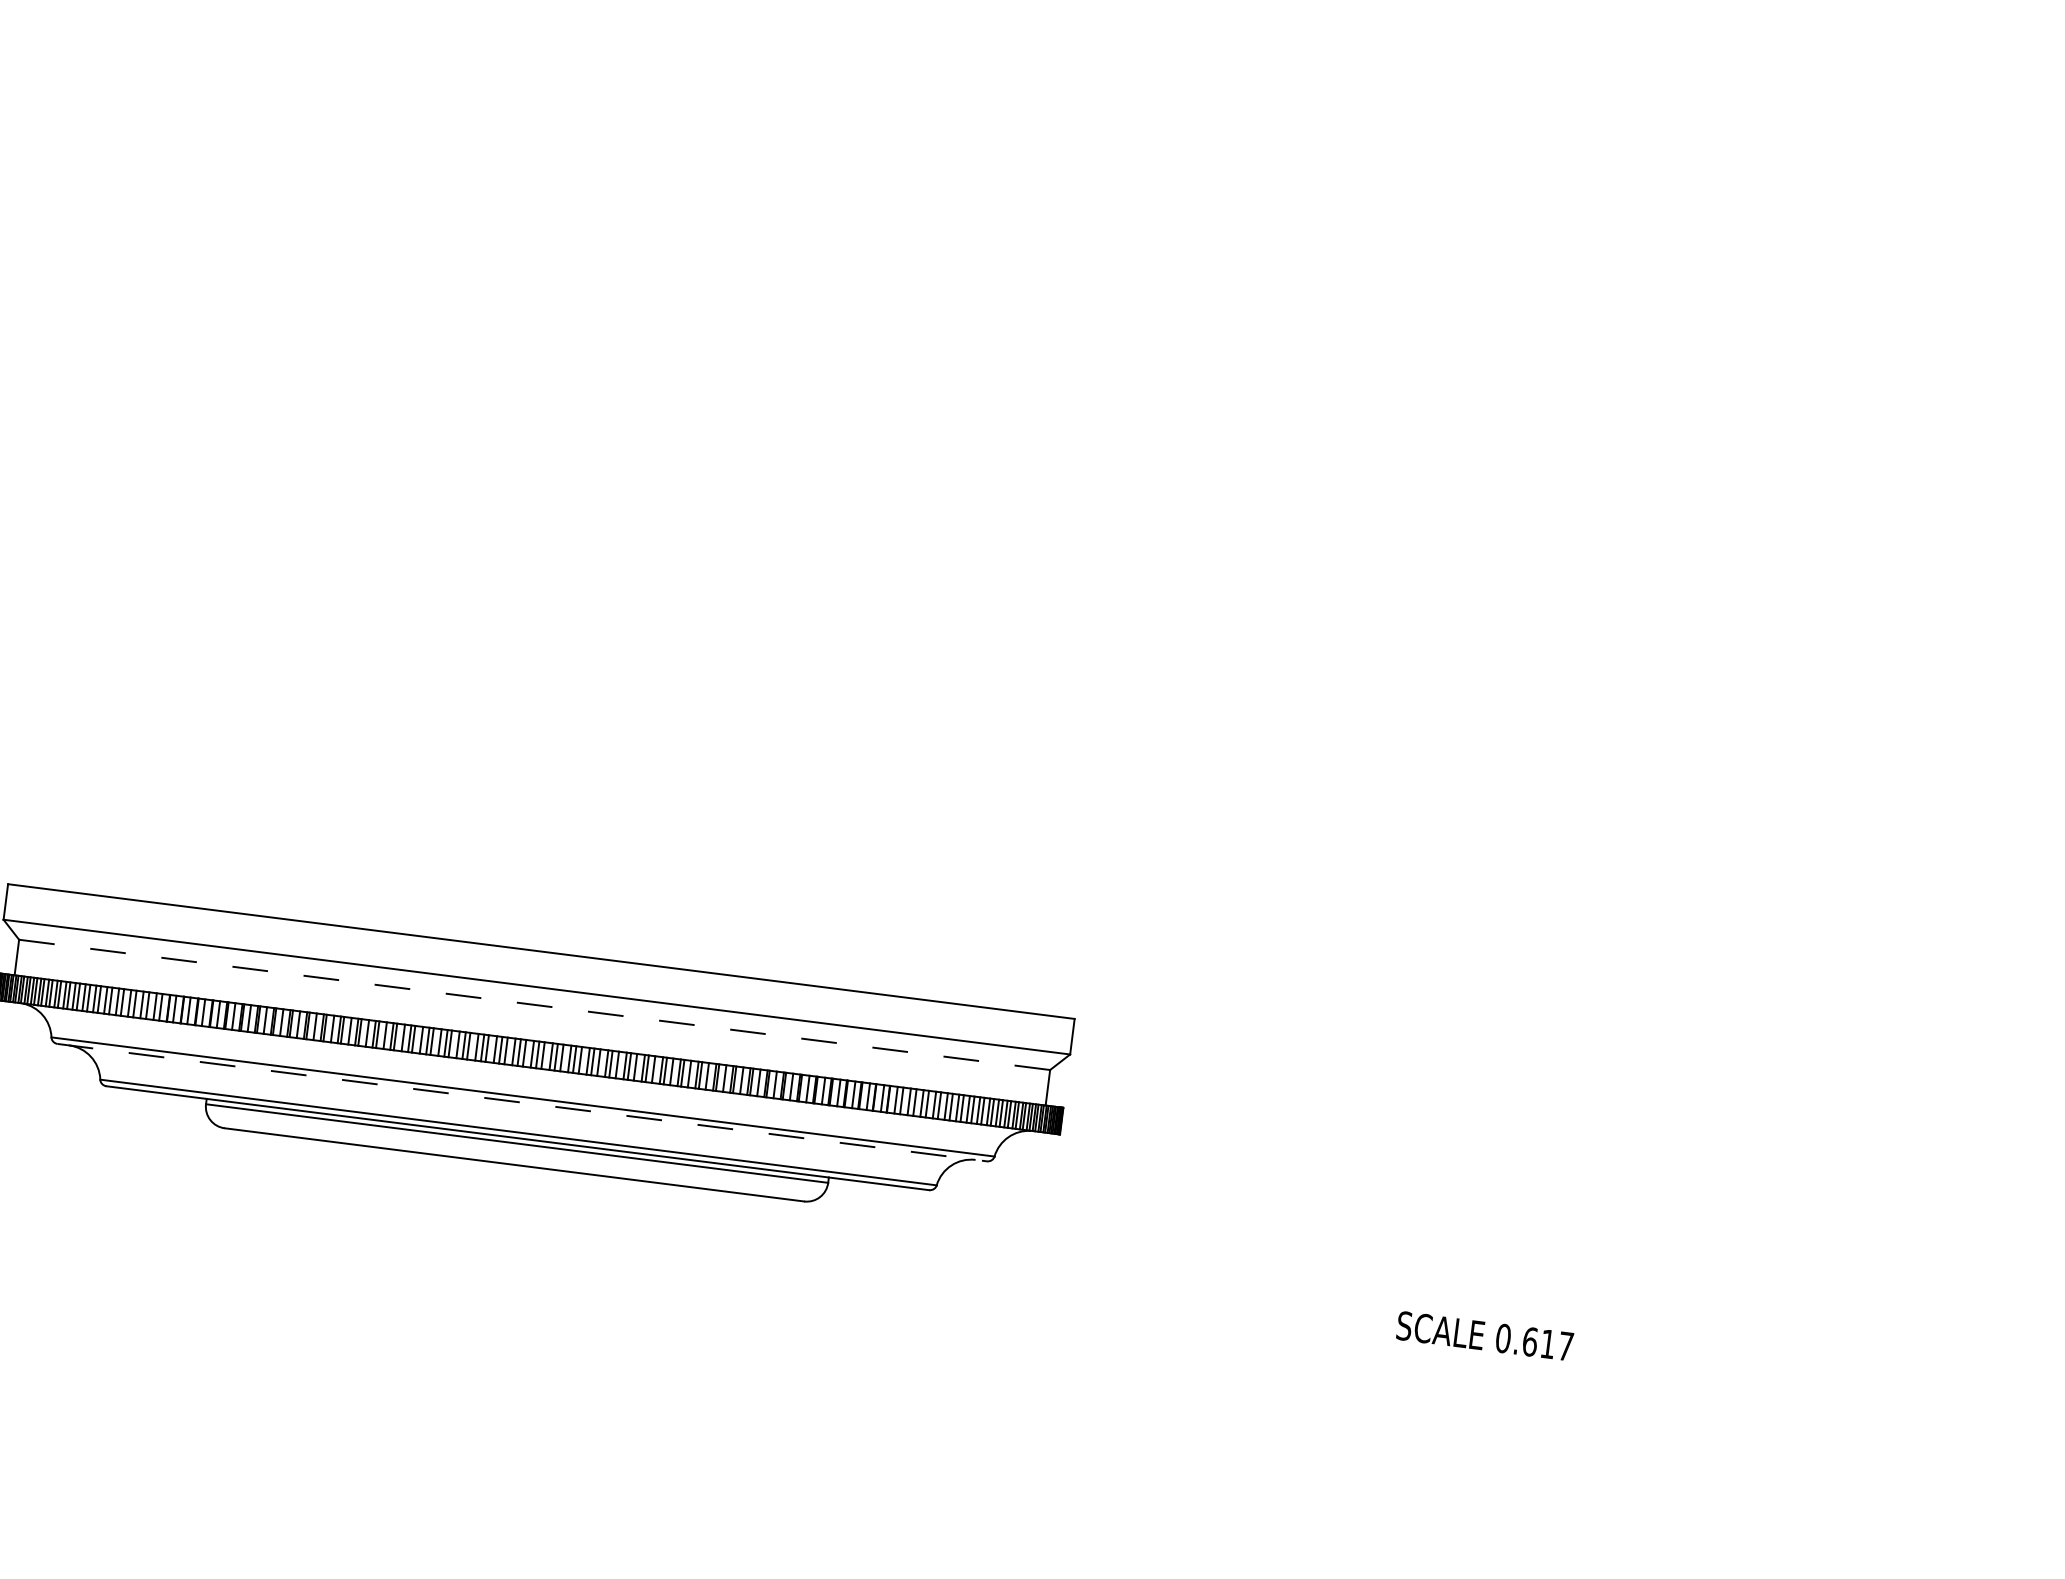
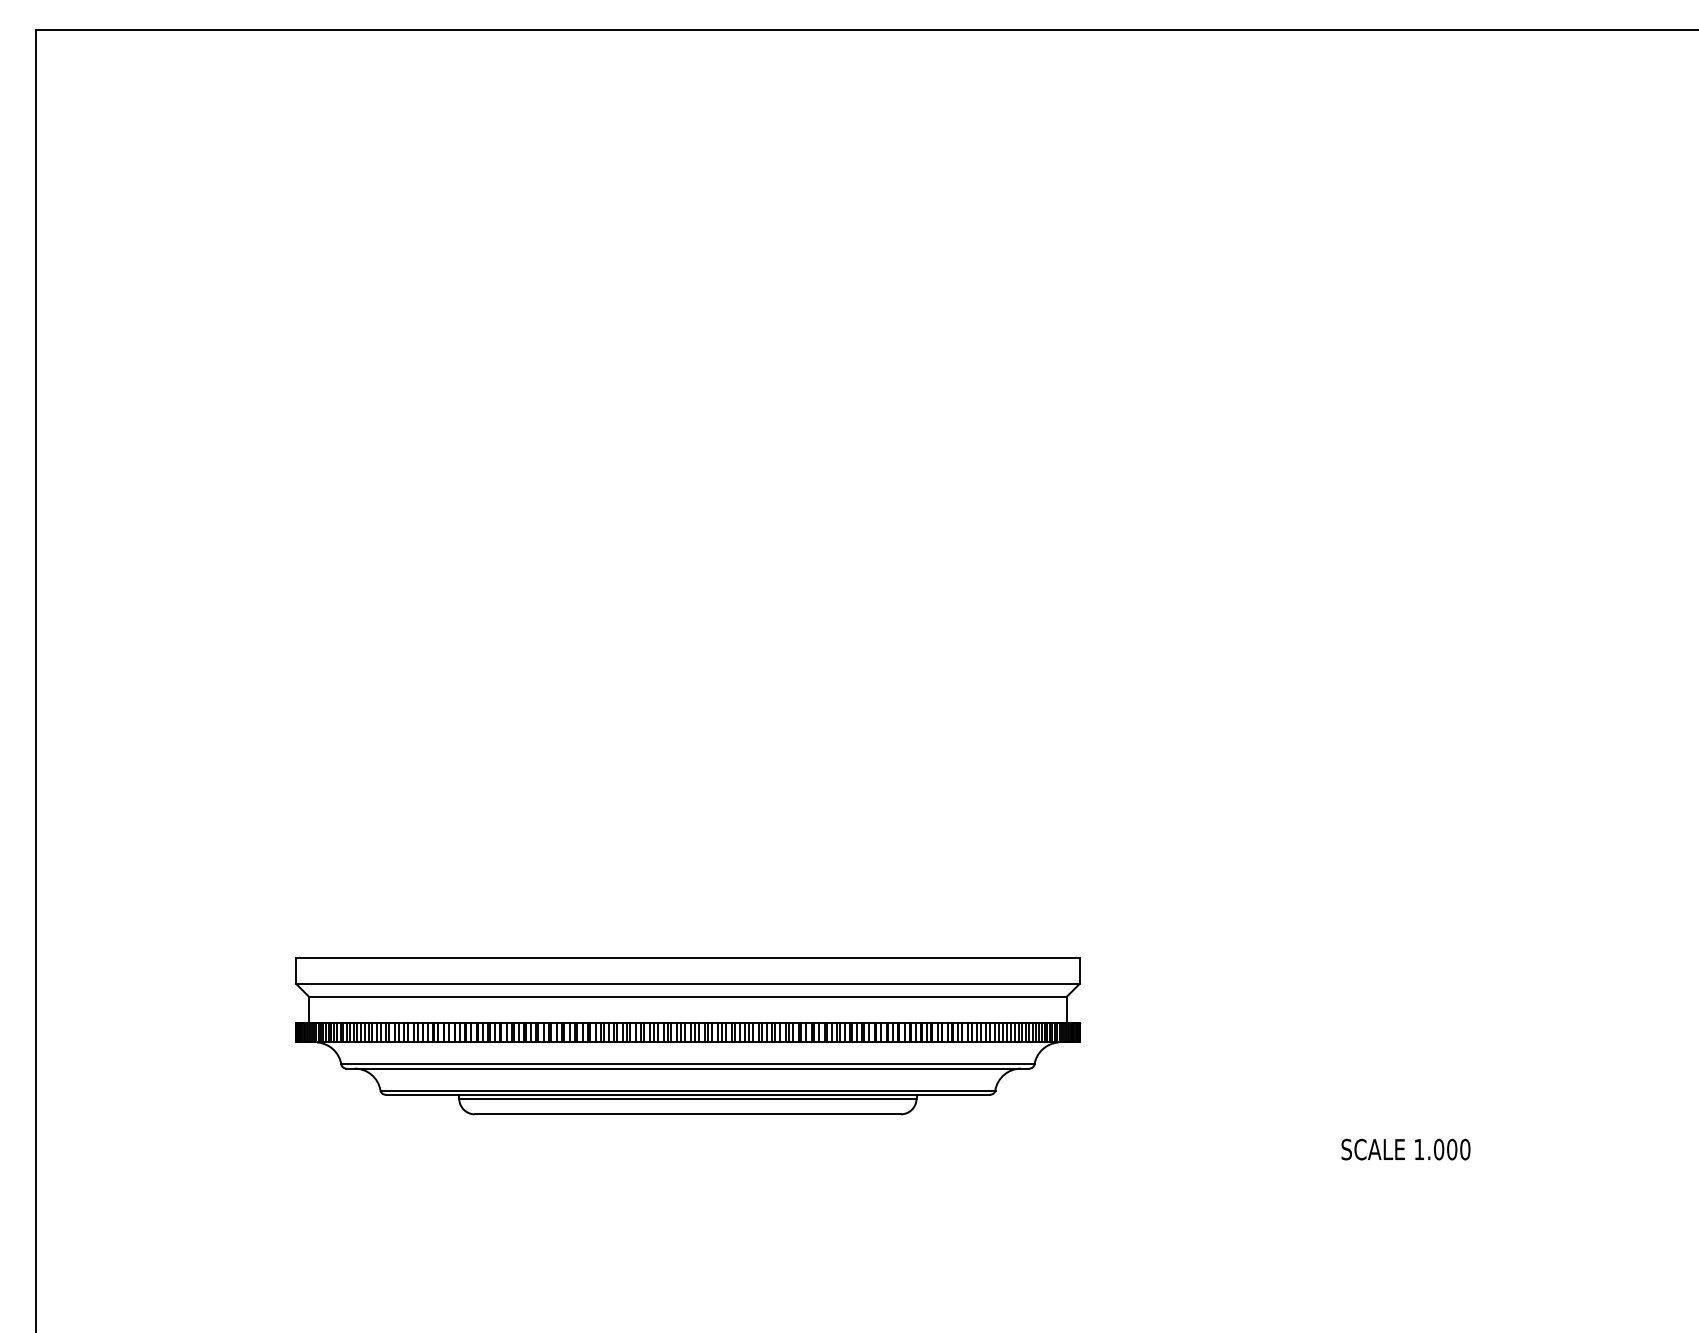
line: (534, 1004) -> (687, 996), dashed -> solid
line: (521, 1102) -> (687, 1068), dashed -> solid
text: (1534, 1342) -> (1442, 1149), 0.617 -> 1.000

